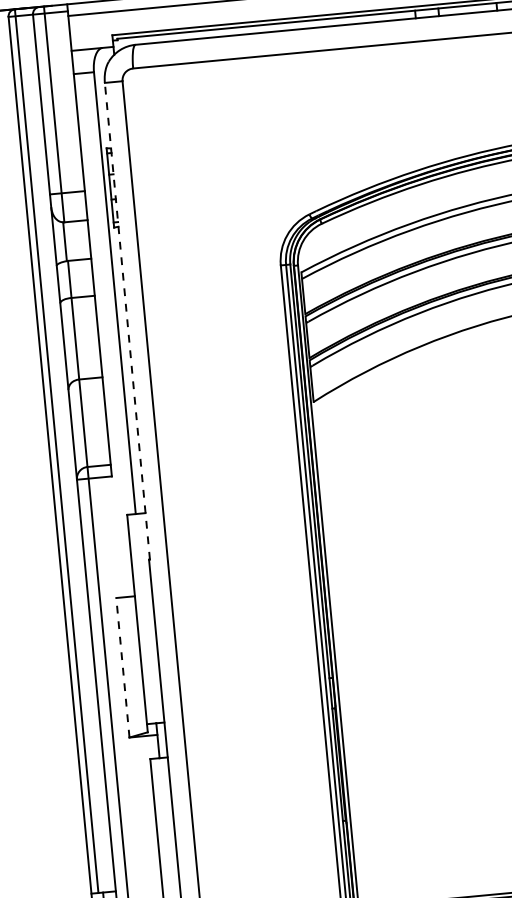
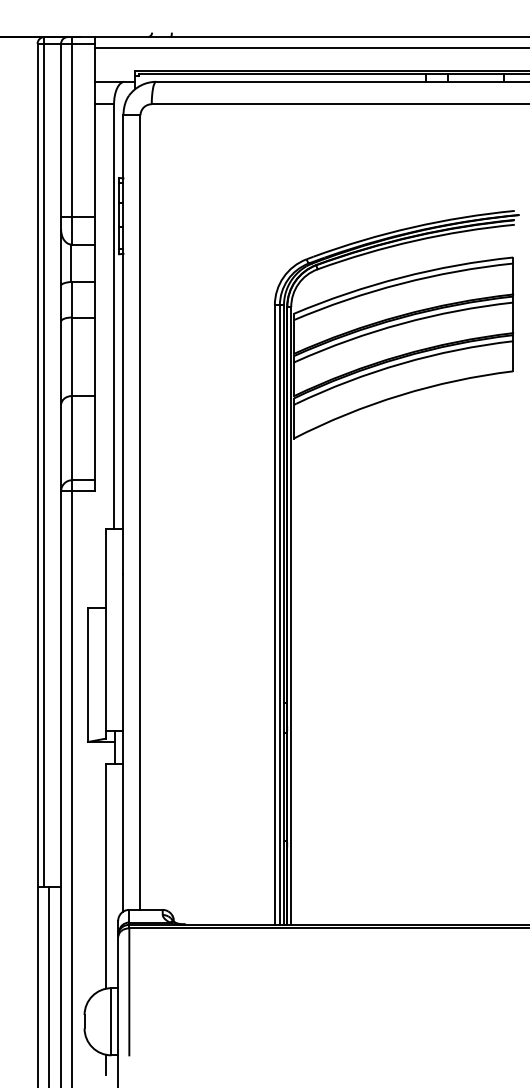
line: (127, 320) -> (123, 344), dashed -> solid
line: (122, 667) -> (87, 674), dashed -> solid

